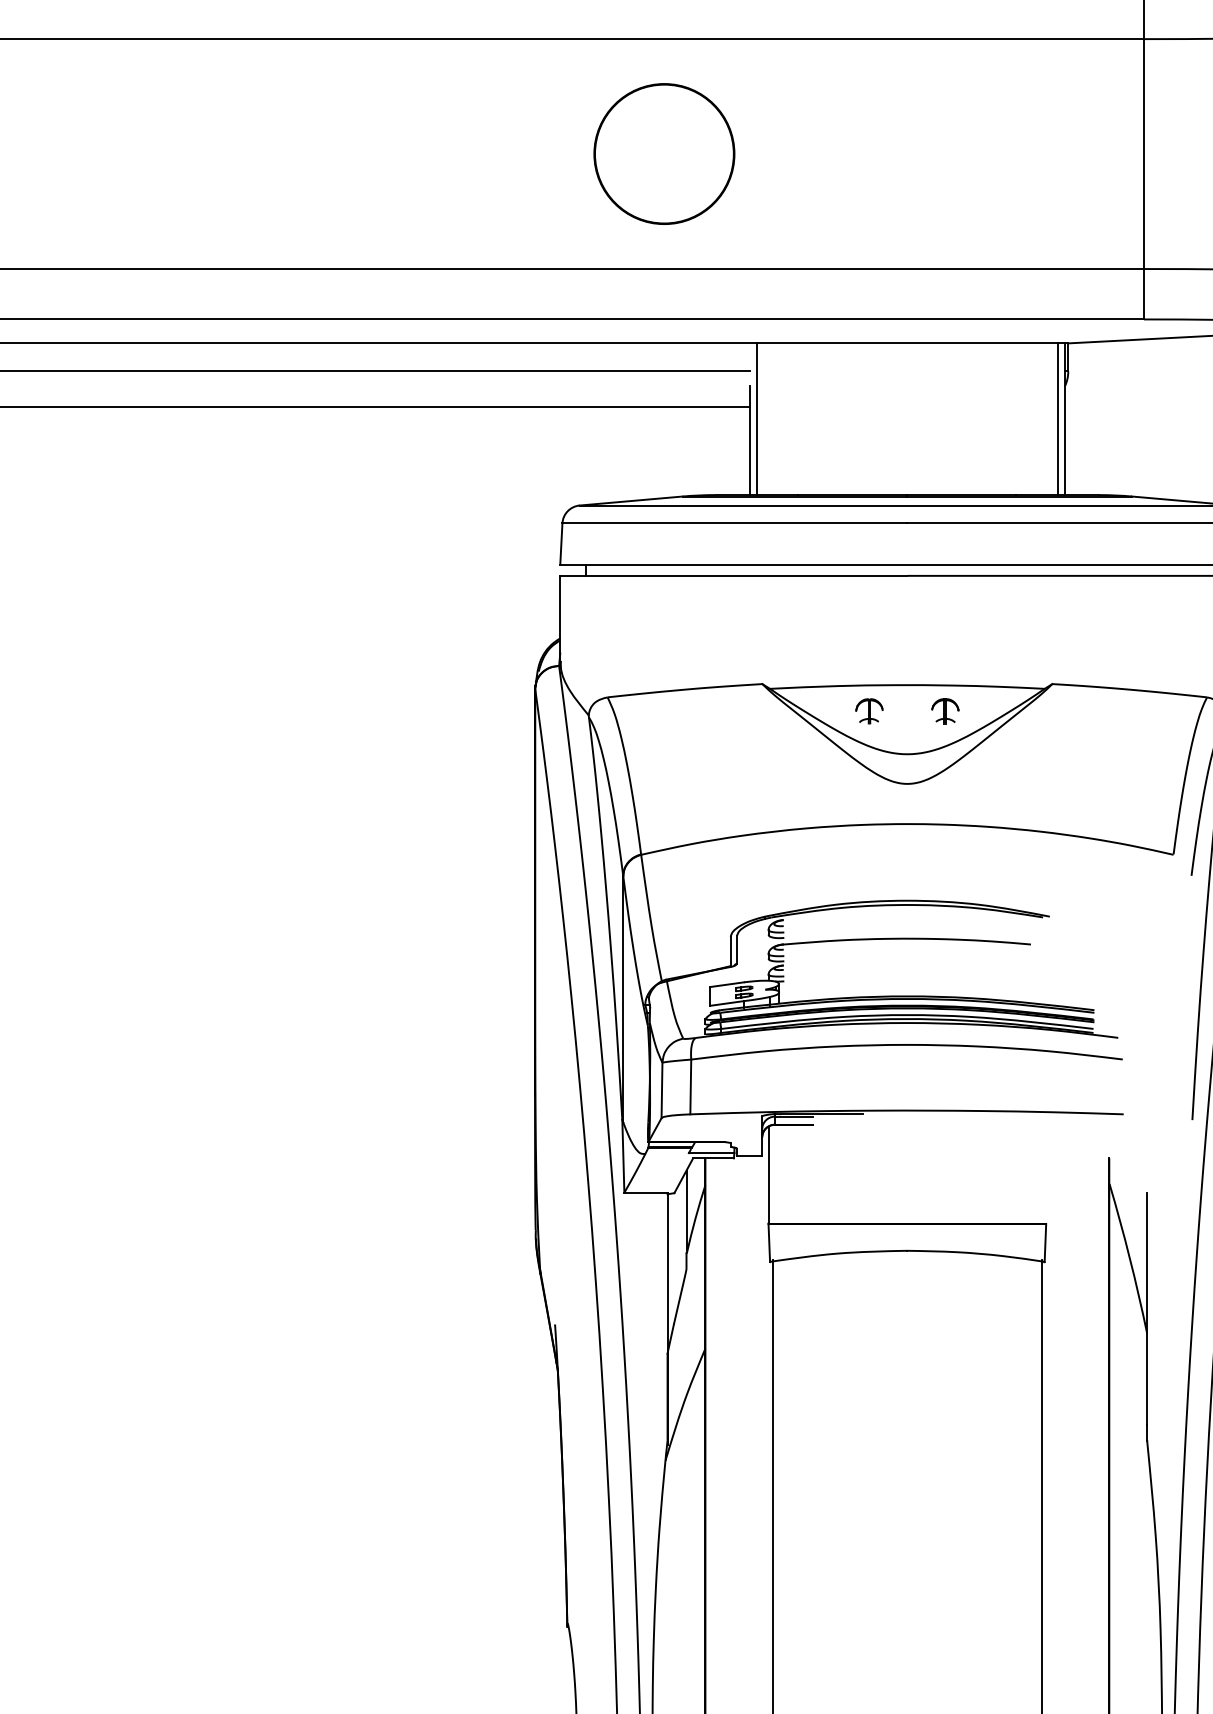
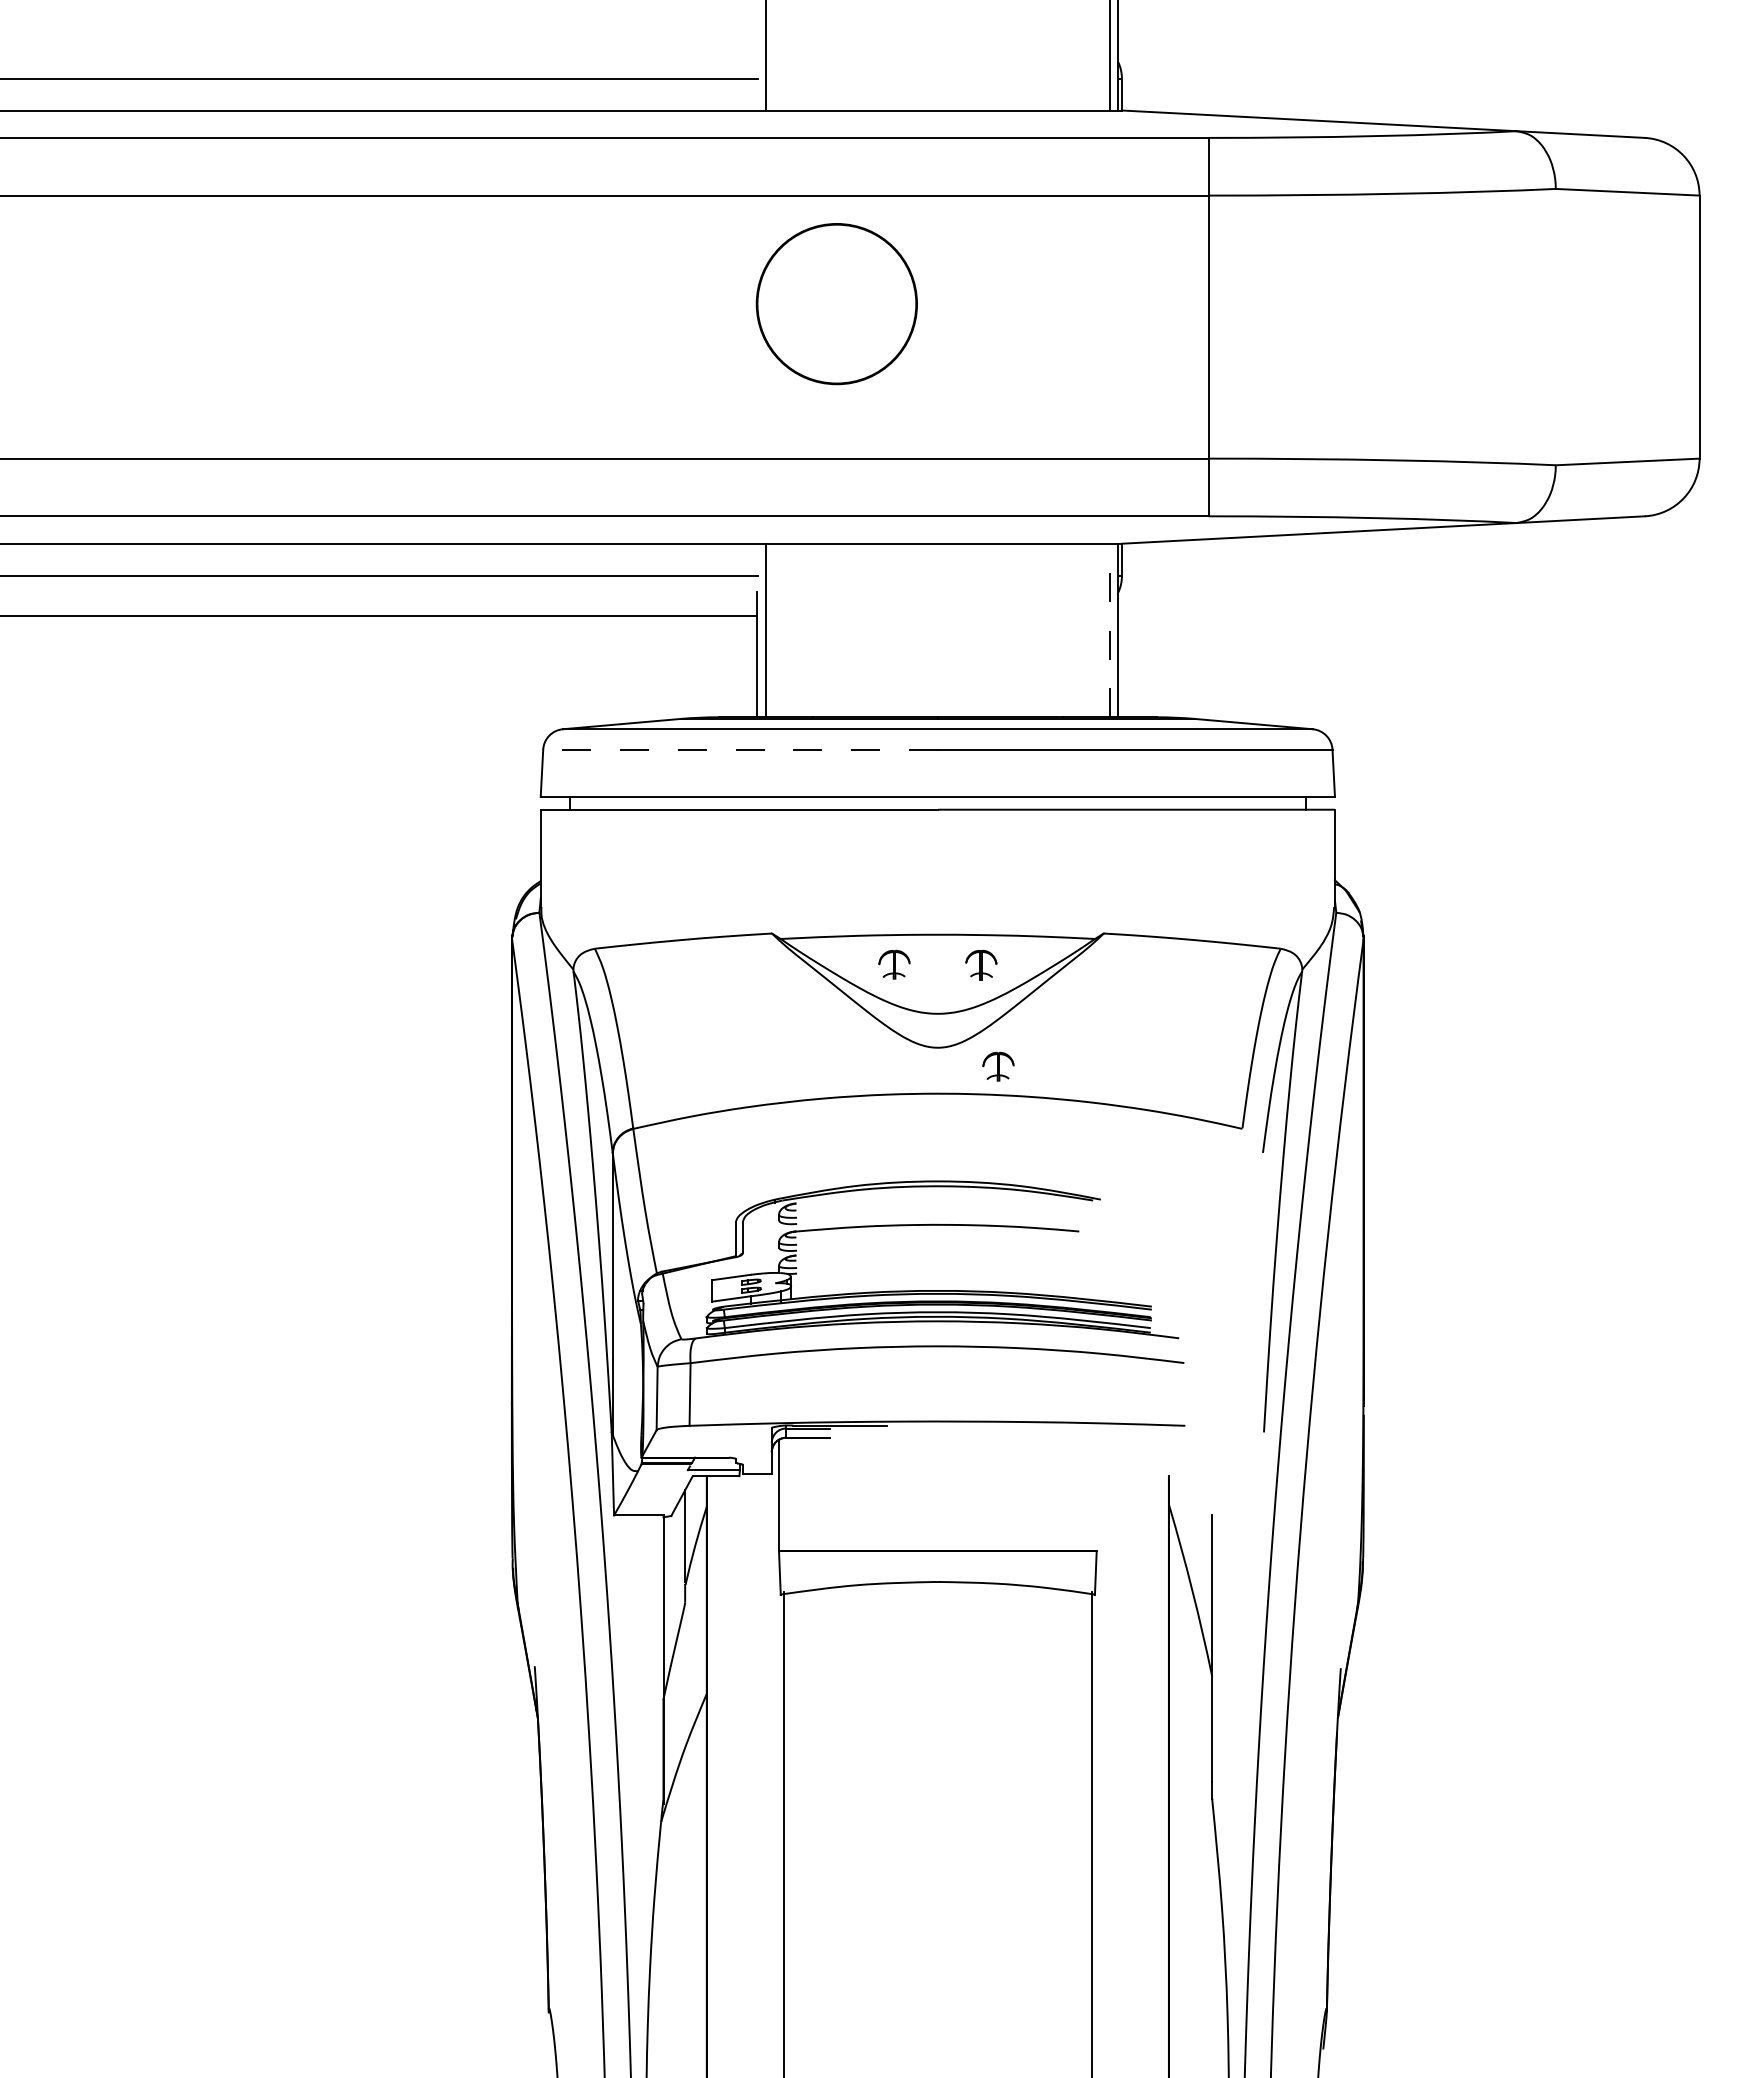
circle: (664, 154) -> (836, 304), moved
line: (1057, 419) -> (1109, 630), solid -> dashed
line: (734, 523) -> (740, 749), solid -> dashed
part: (960, 800) -> (998, 1066), added

